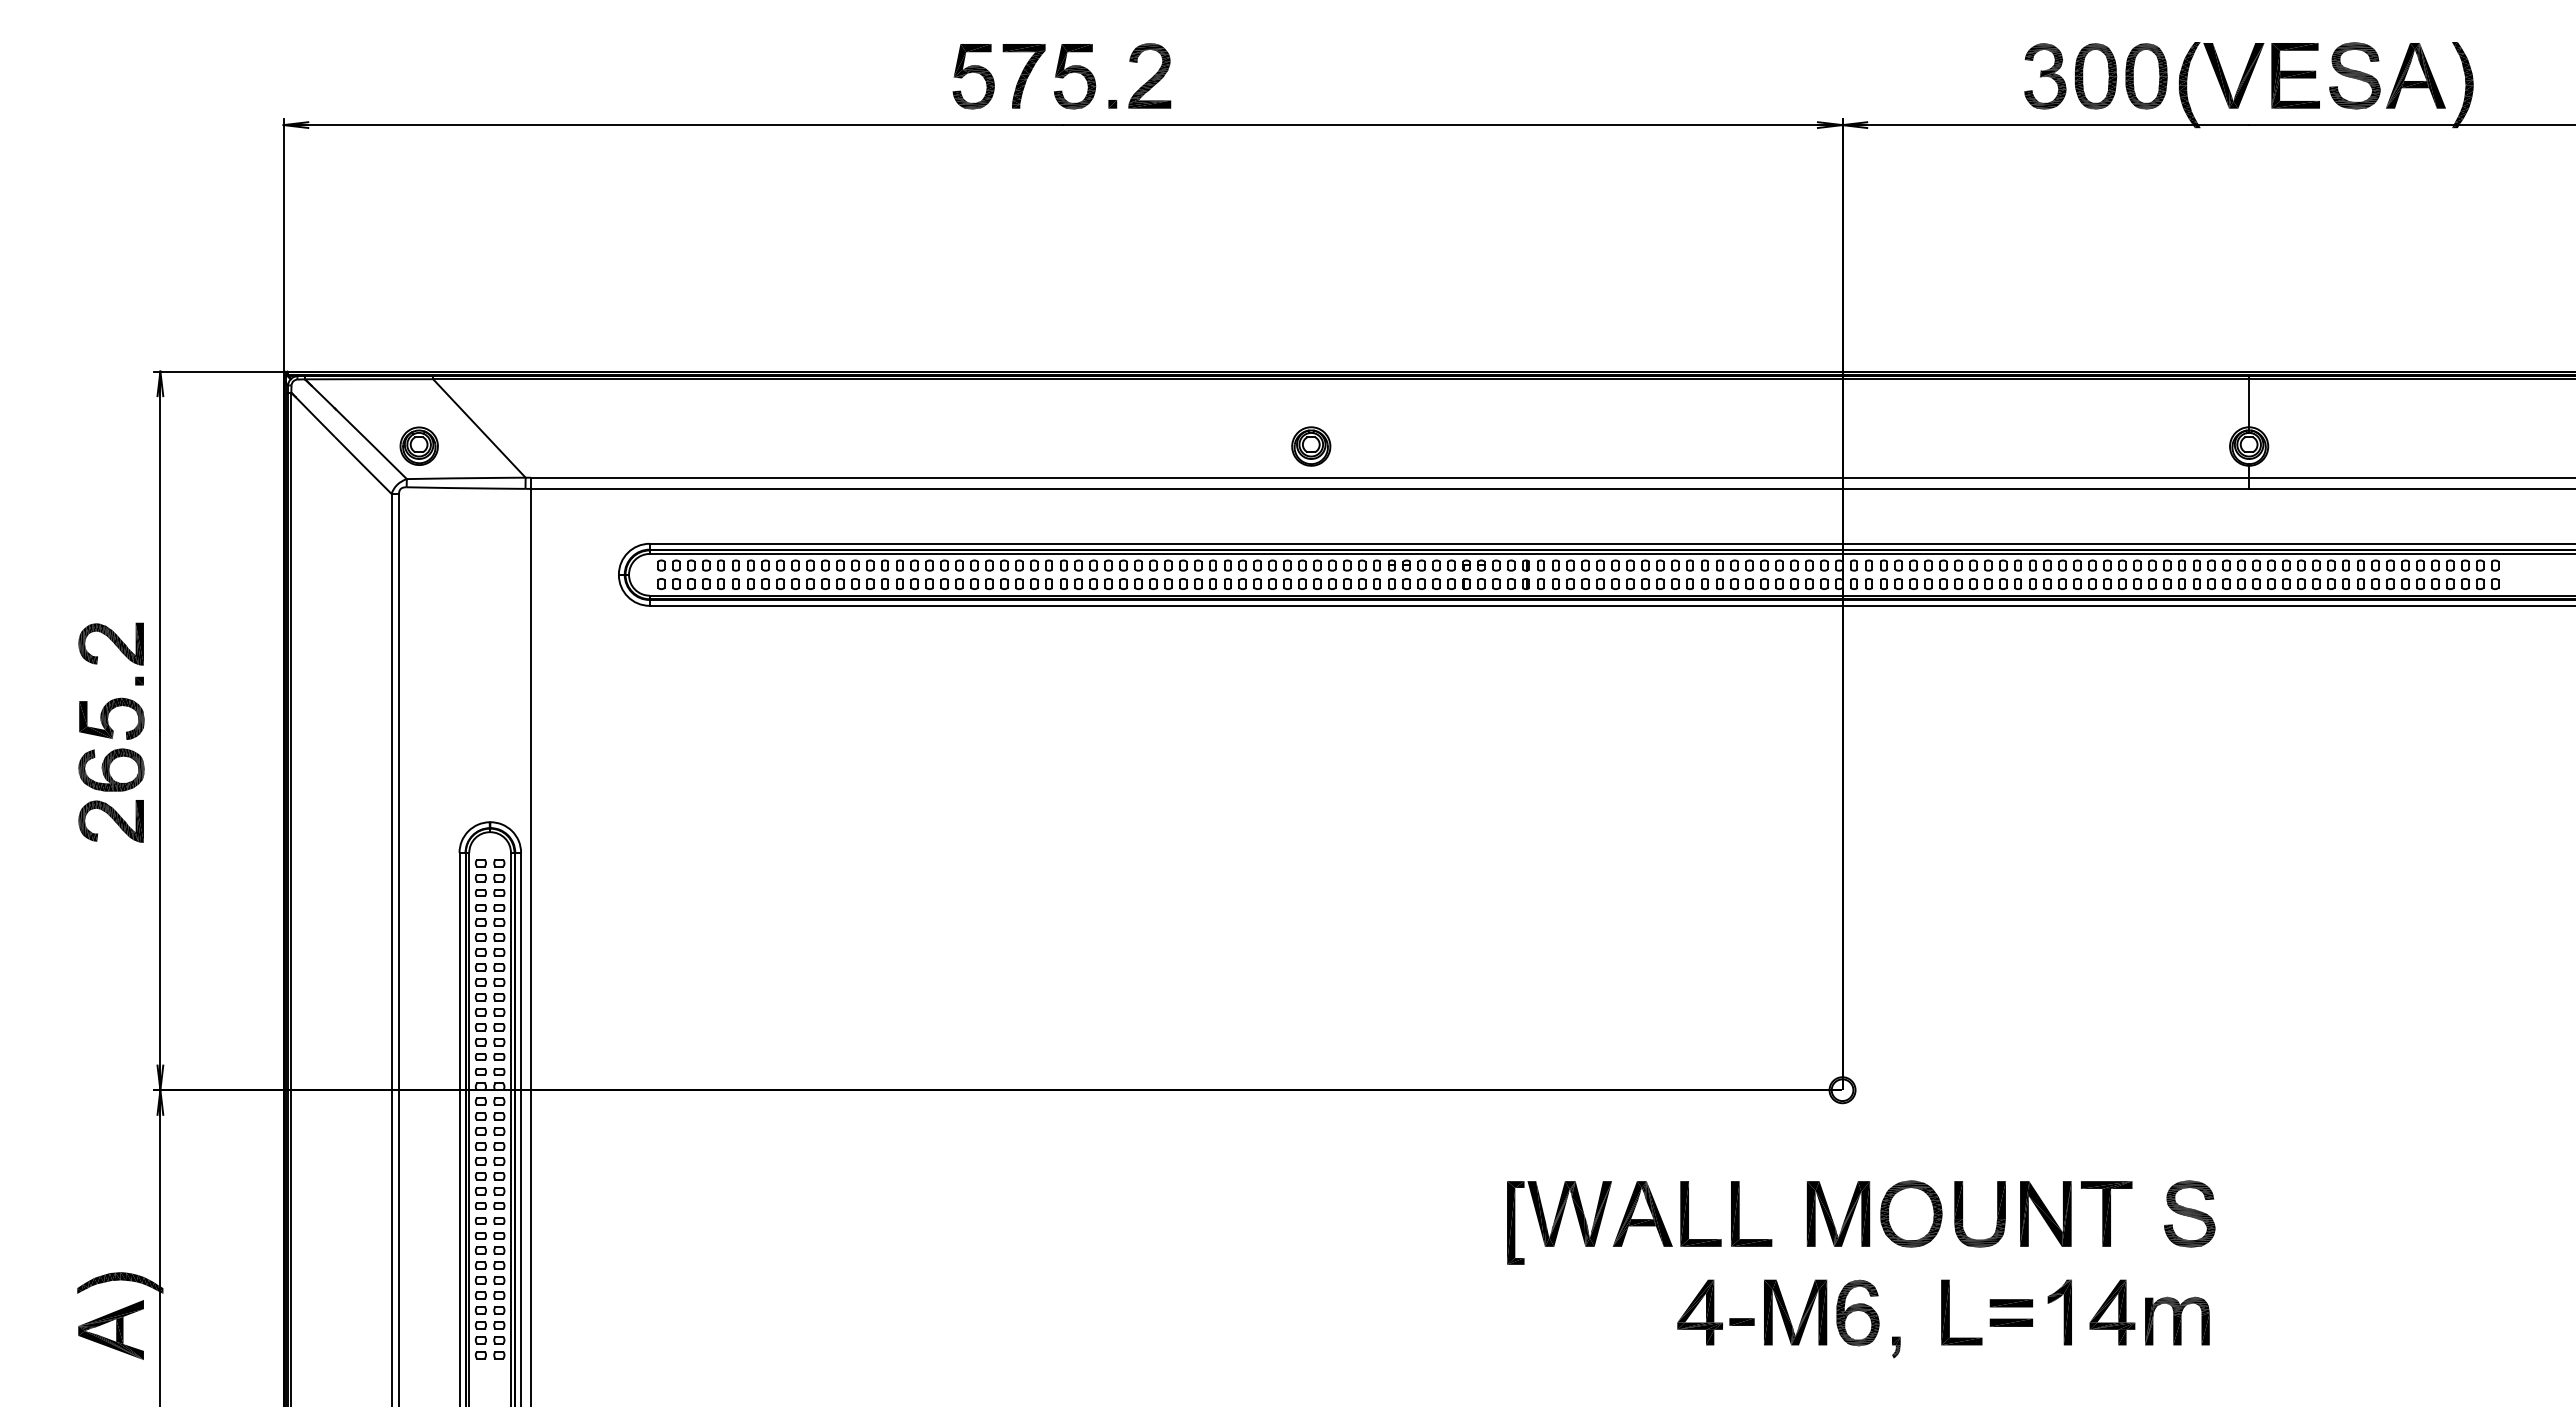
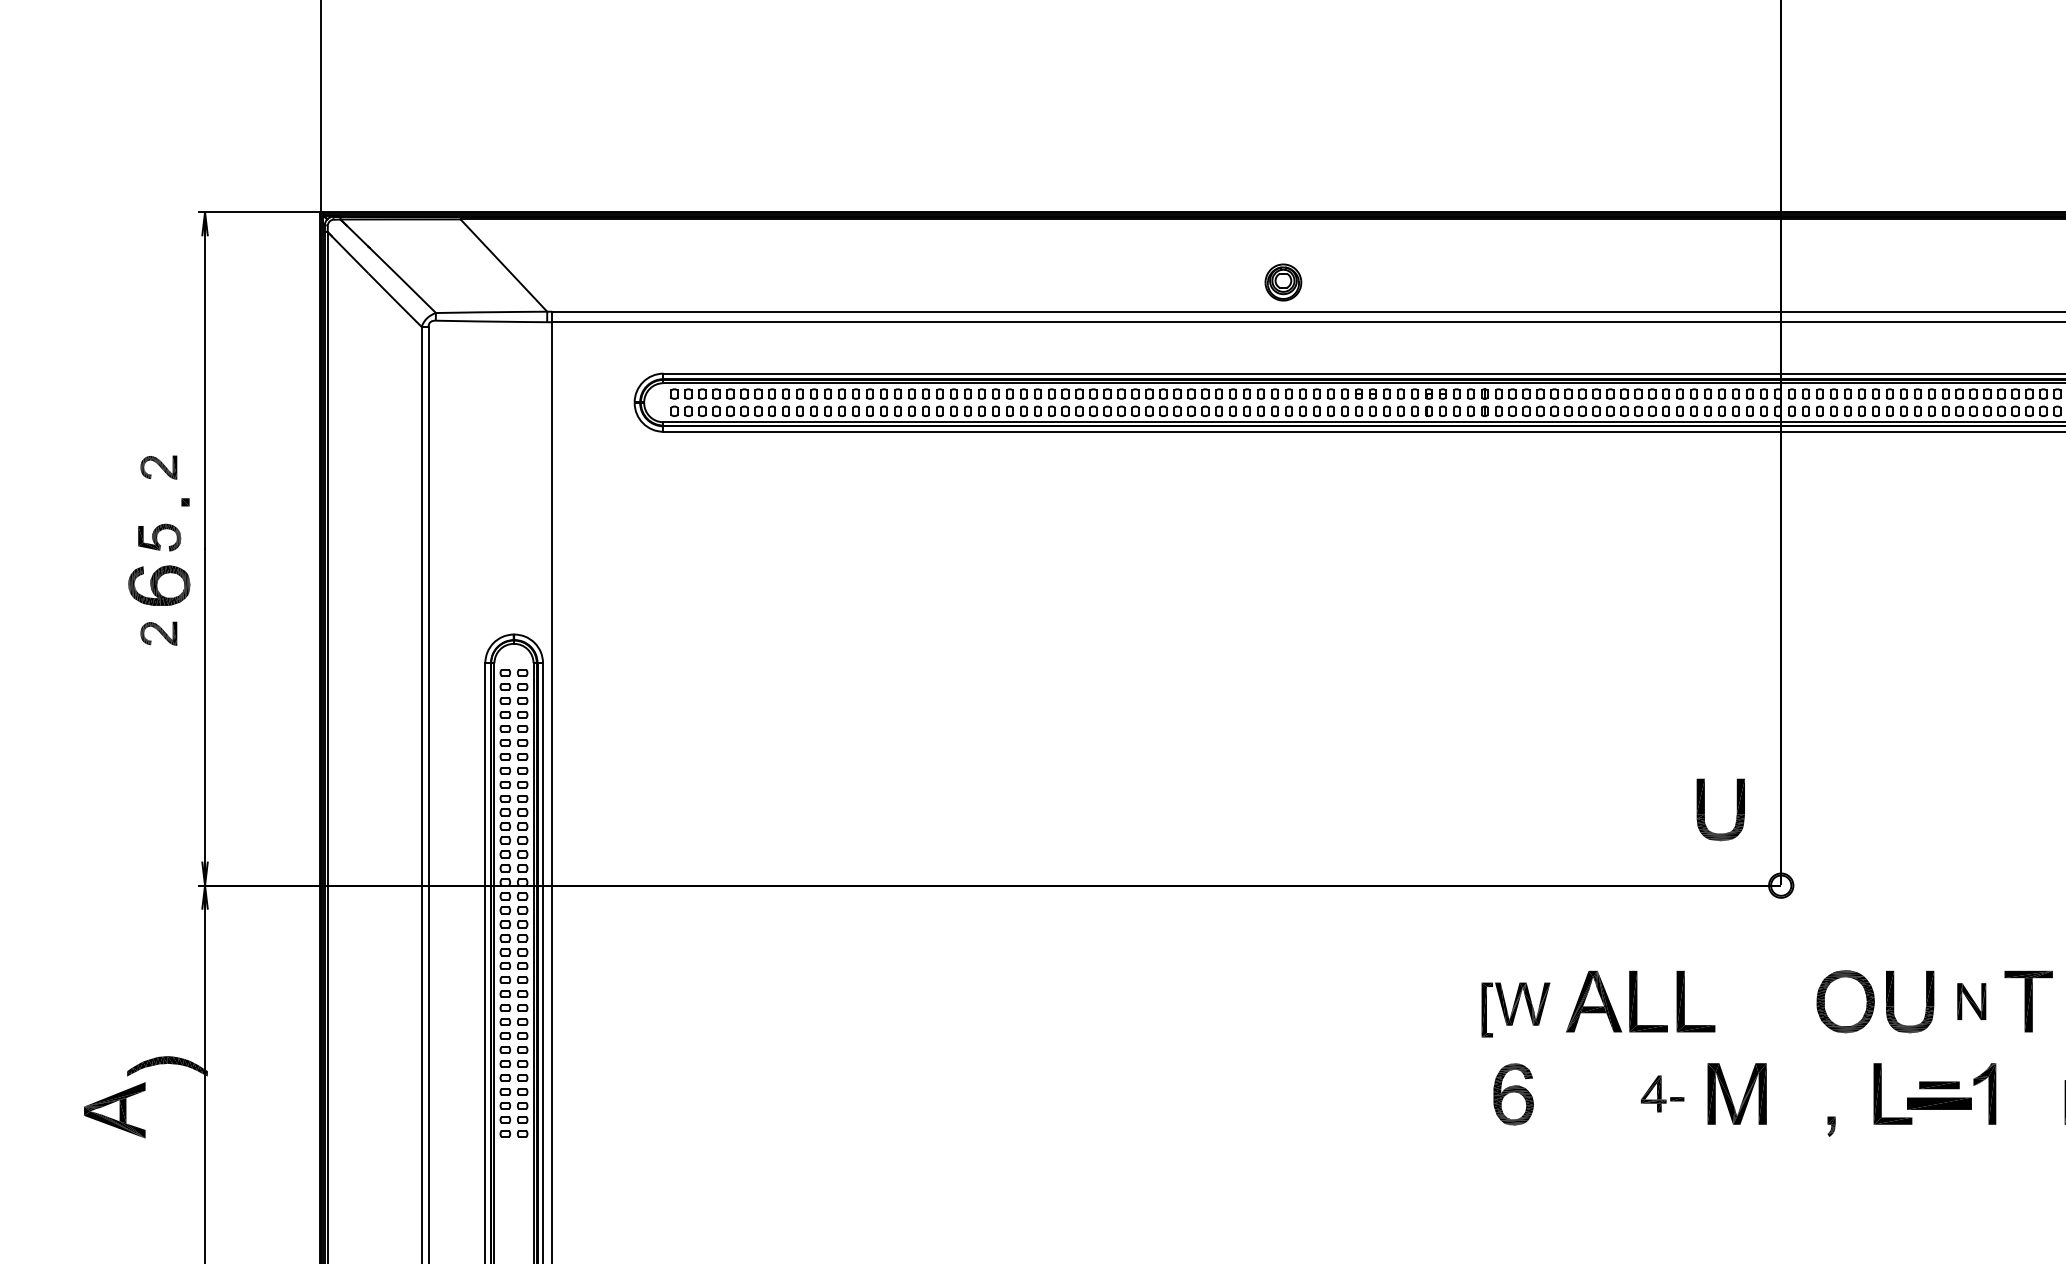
part: (418, 445) -> (446, 281), removed
part: (110, 643) -> (158, 467), size x0.6
part: (111, 718) -> (159, 537), size x0.7
part: (110, 821) -> (158, 633), size x0.6
part: (1760, 1009) -> (1704, 810), added
part: (2045, 1213) -> (1971, 1001), size x0.6
part: (1831, 1215) -> (1770, 1003), removed
part: (1559, 1222) -> (1516, 1009), size x0.7
part: (1715, 1312) -> (1662, 1093), size x0.6
part: (1857, 1312) -> (1513, 1093), moved
part: (2112, 1312) -> (2034, 1093), removed
part: (2011, 1322) -> (1939, 1103), size x1.6
part: (110, 1329) -> (114, 1109), moved

